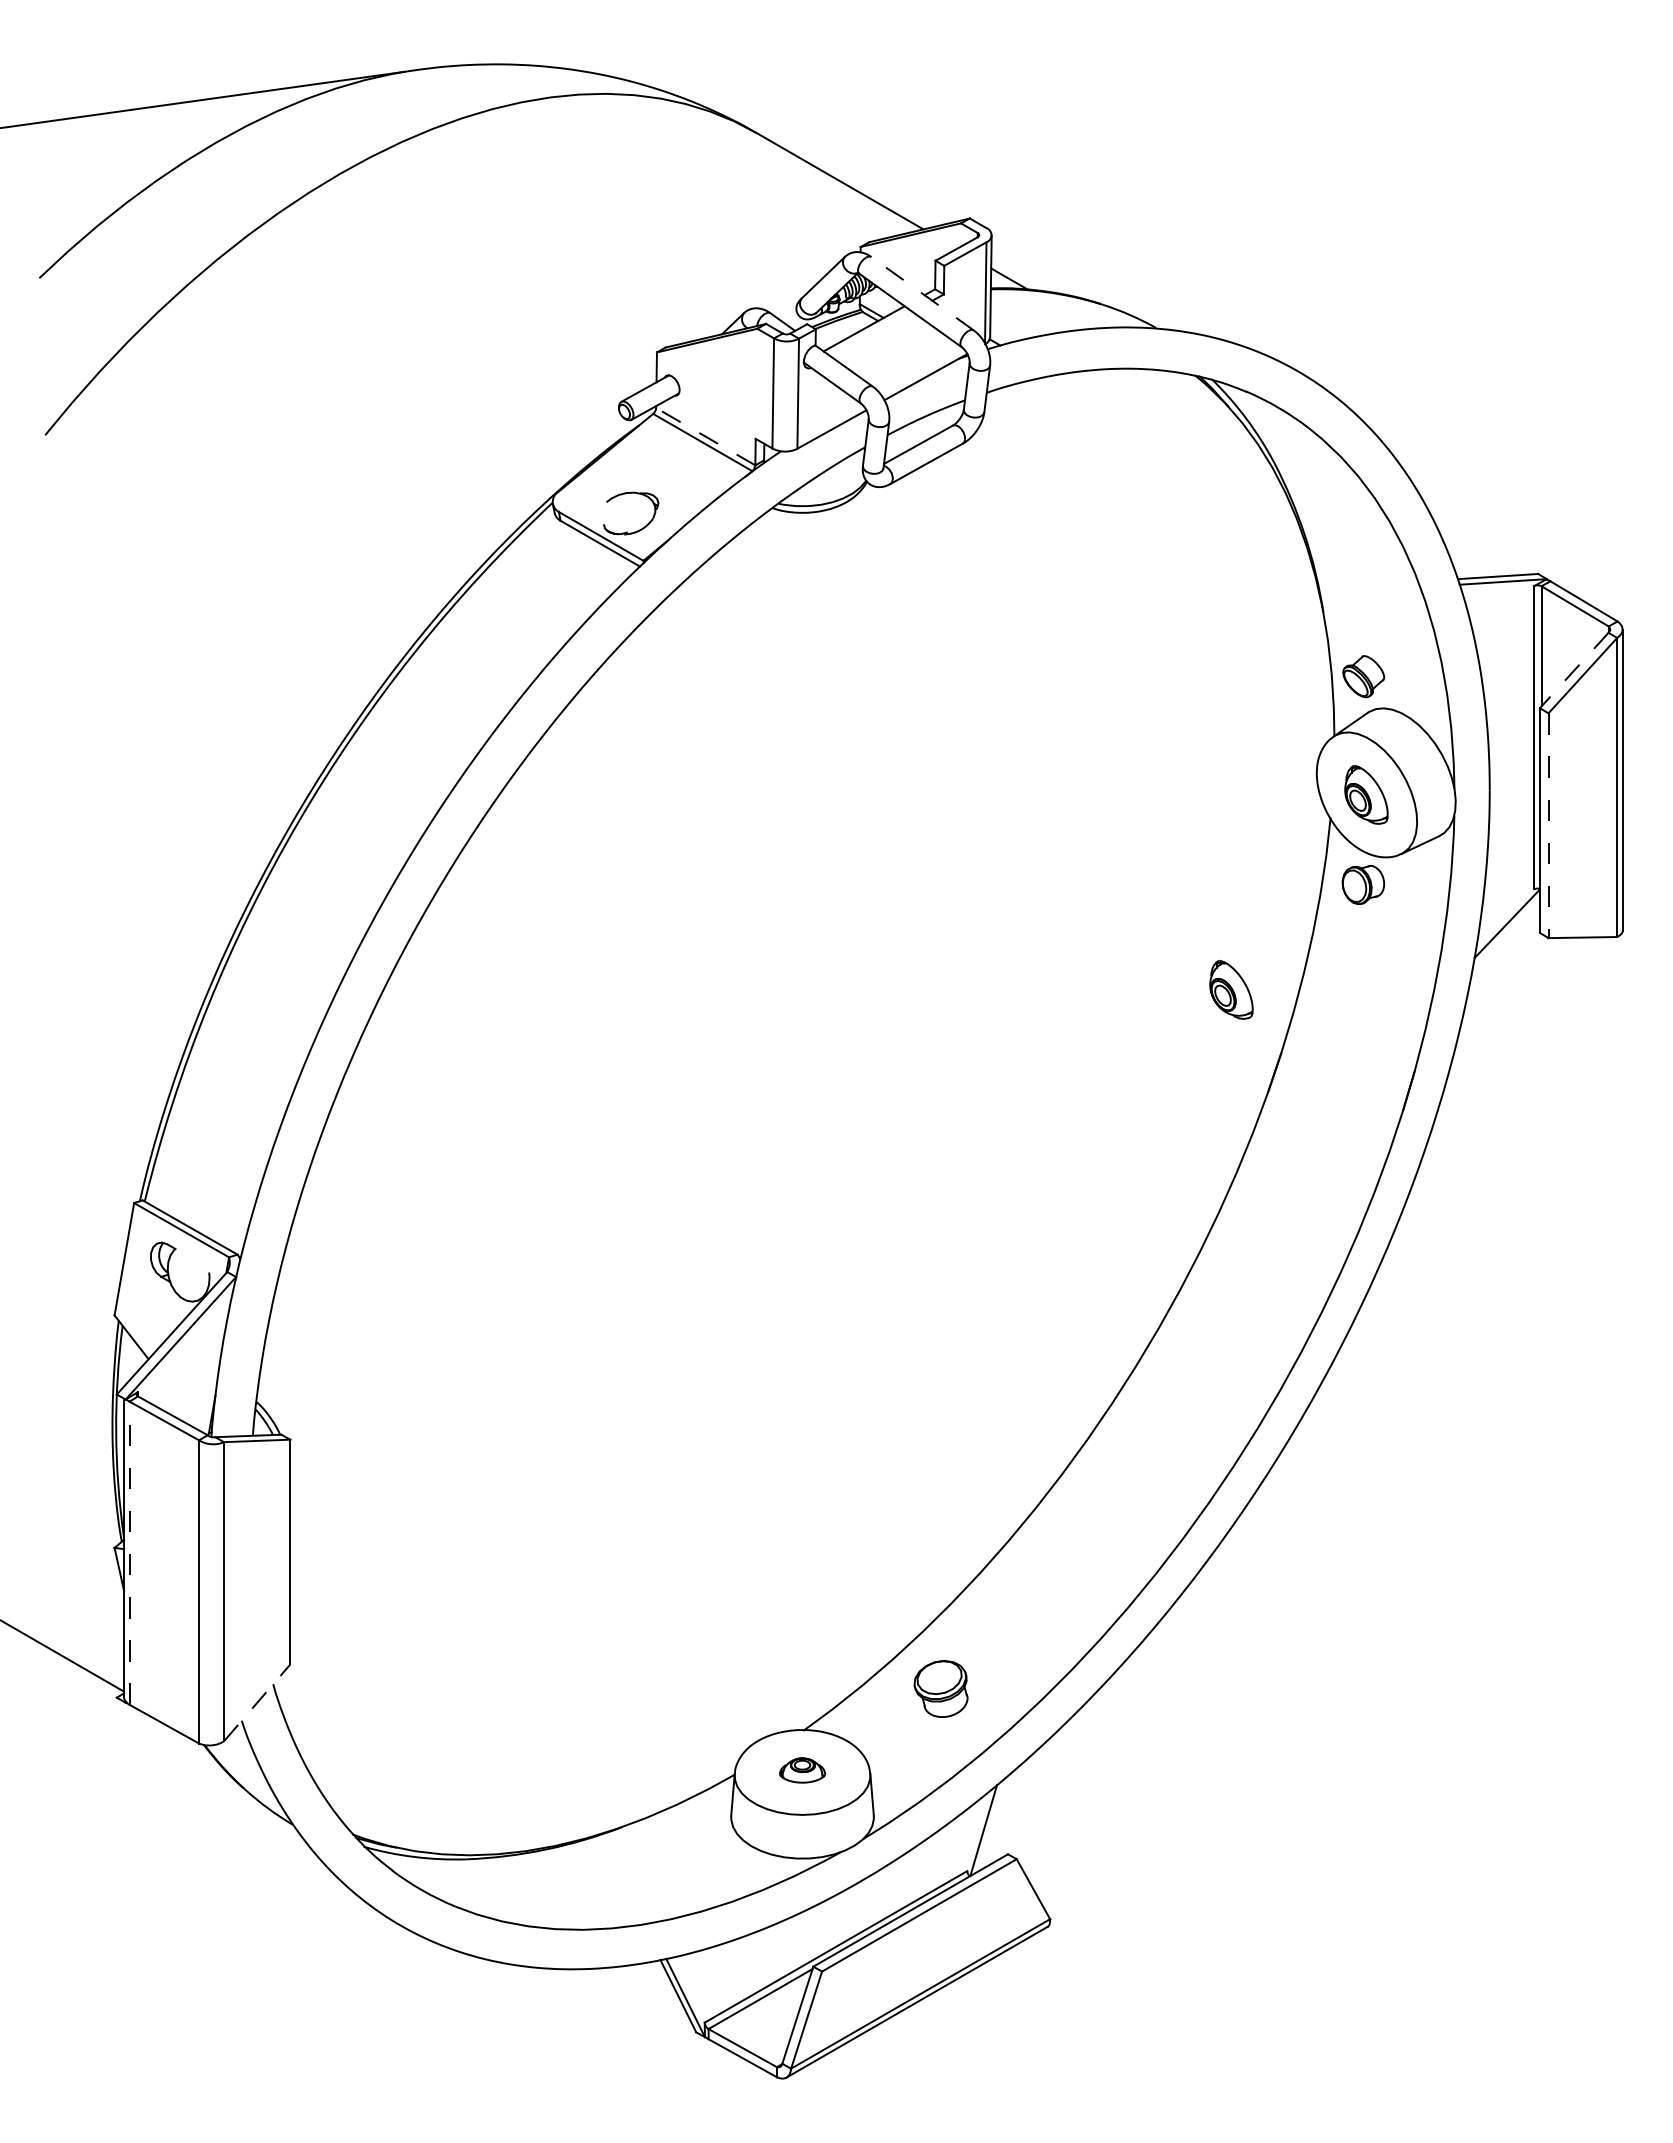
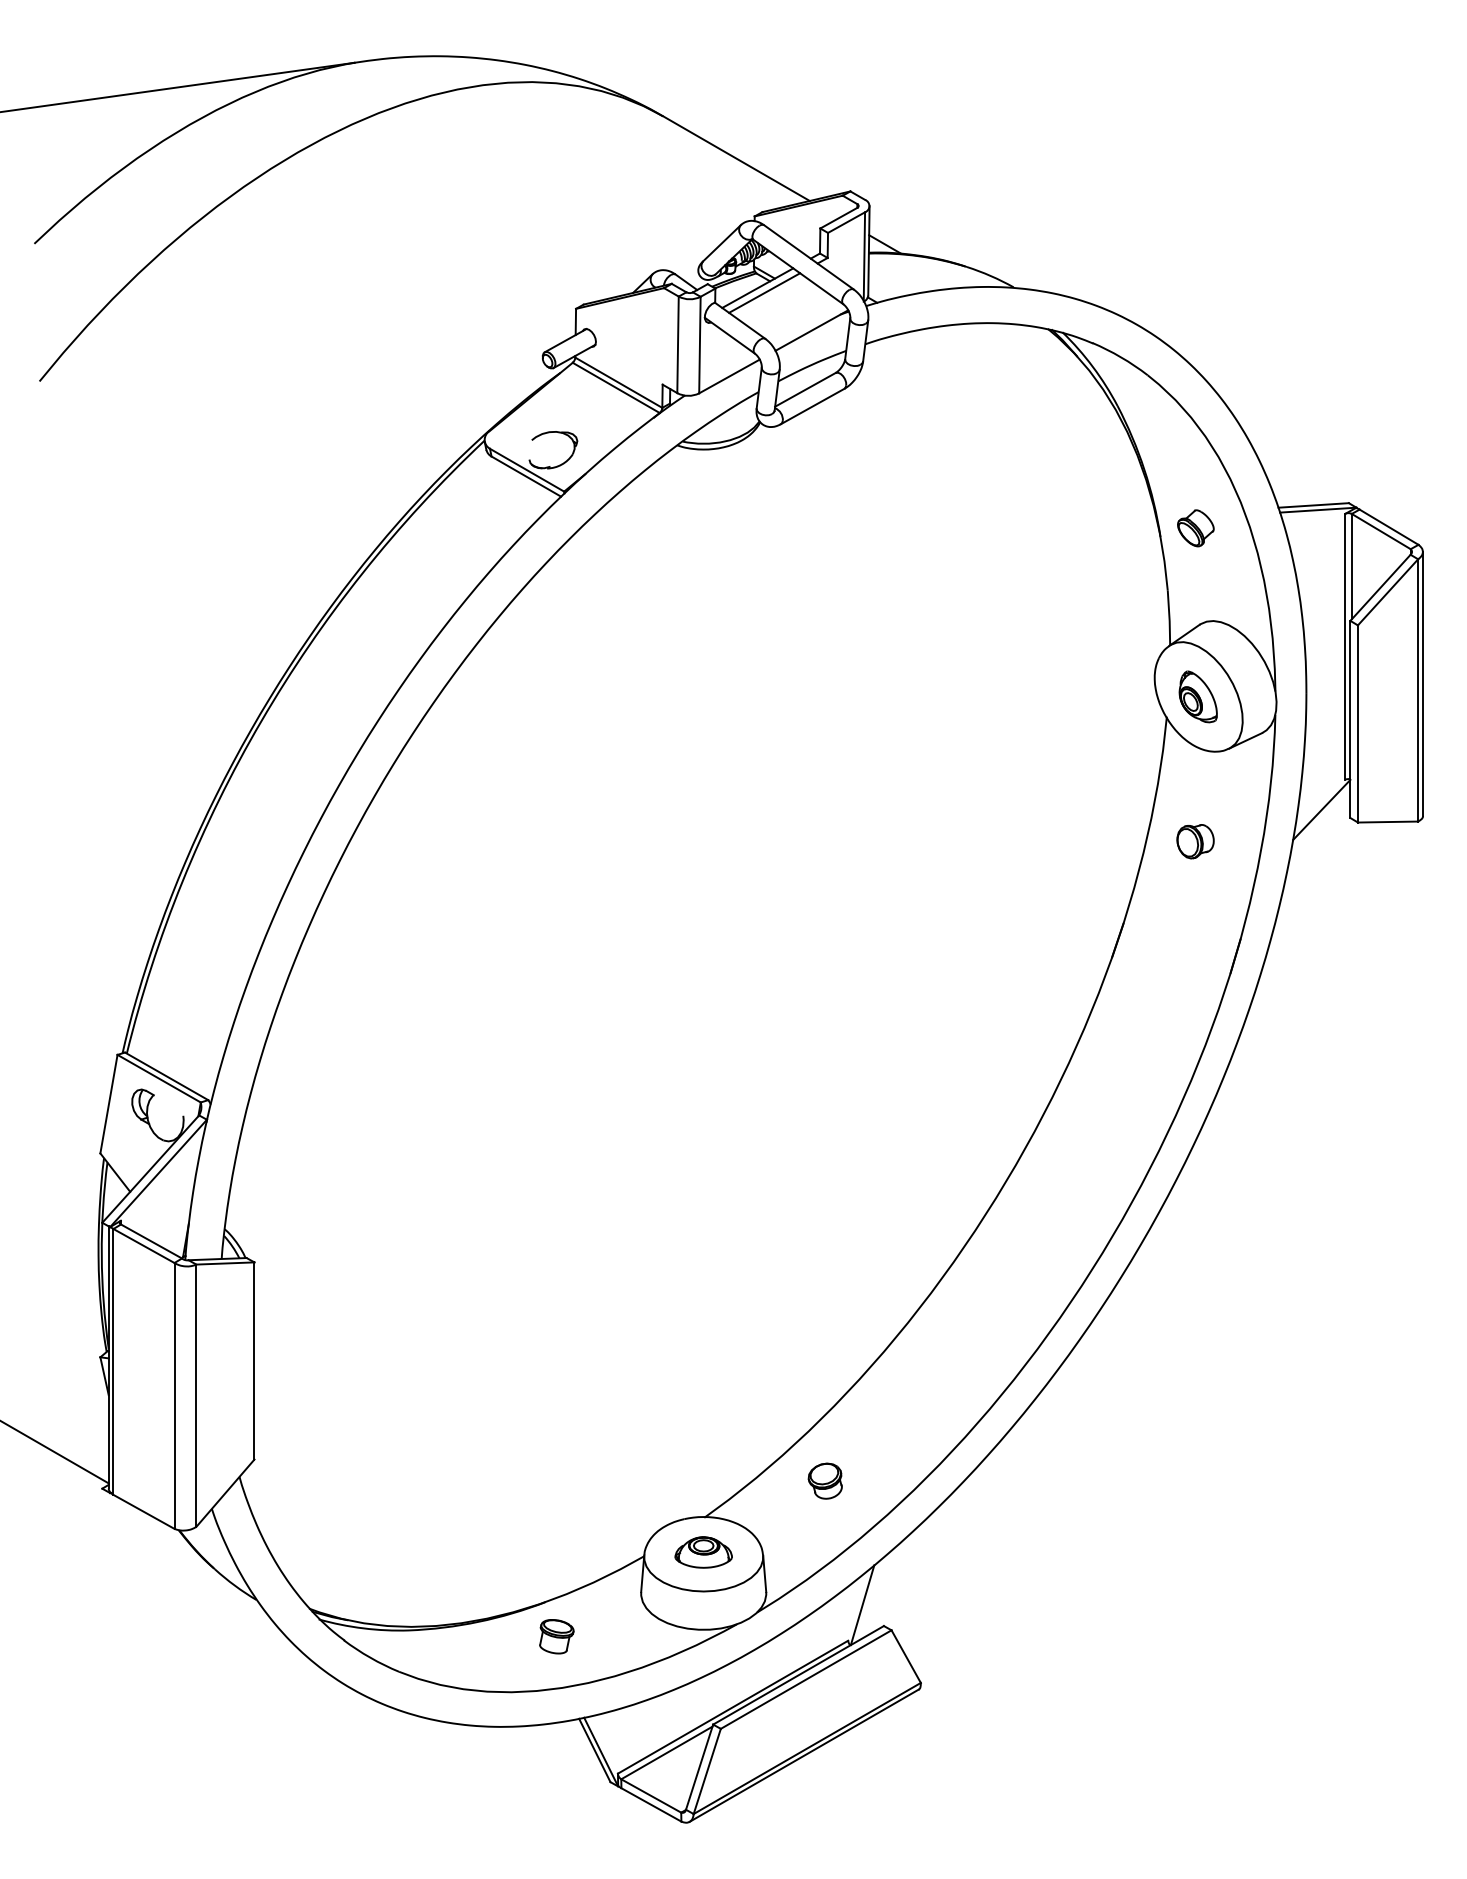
line: (922, 293) -> (808, 257), dashed -> solid
line: (871, 333) -> (764, 292), added
line: (705, 436) -> (618, 382), dashed -> solid
line: (1574, 670) -> (1380, 587), dashed -> solid
part: (1363, 676) -> (1195, 528), moved
line: (1548, 826) -> (1357, 724), dashed -> solid
part: (1363, 885) -> (1195, 842), moved
part: (1231, 989) -> (1079, 867), removed
line: (129, 1553) -> (113, 1362), dashed -> solid
part: (941, 1689) -> (825, 1481), size x0.71
line: (257, 1702) -> (225, 1492), dashed -> solid
part: (802, 1770) -> (703, 1552), size x1.43
part: (635, 1866) -> (557, 1636), added

